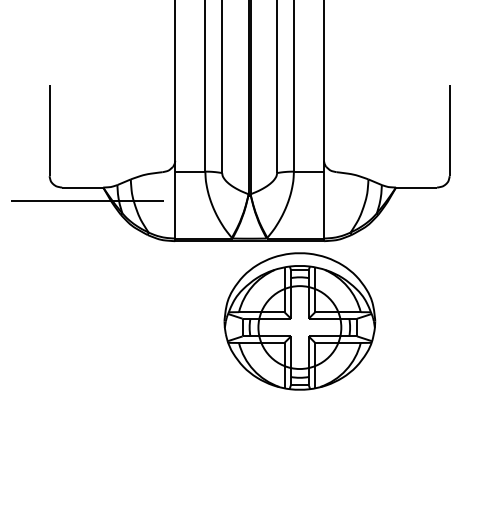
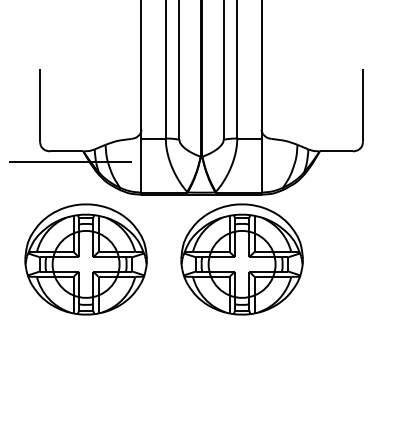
part: (105, 321) -> (85, 259), added

